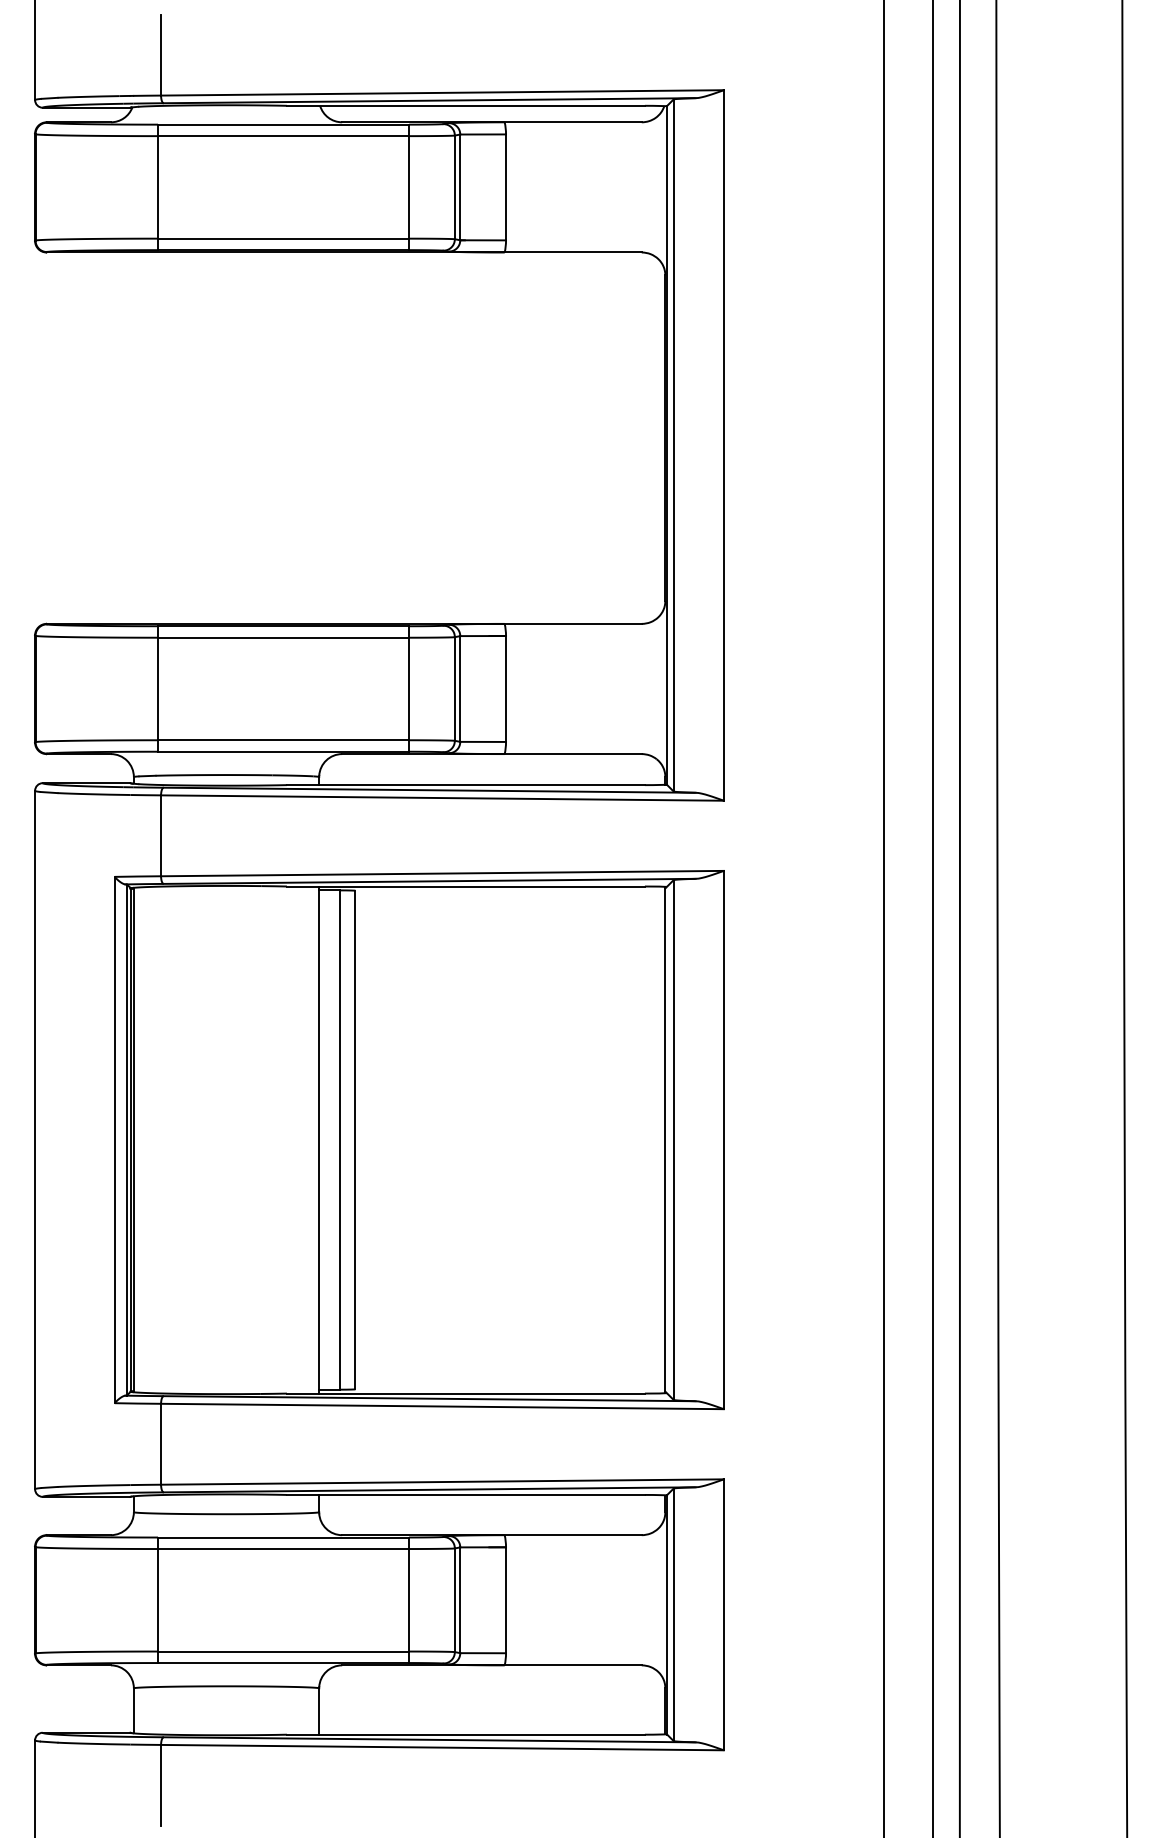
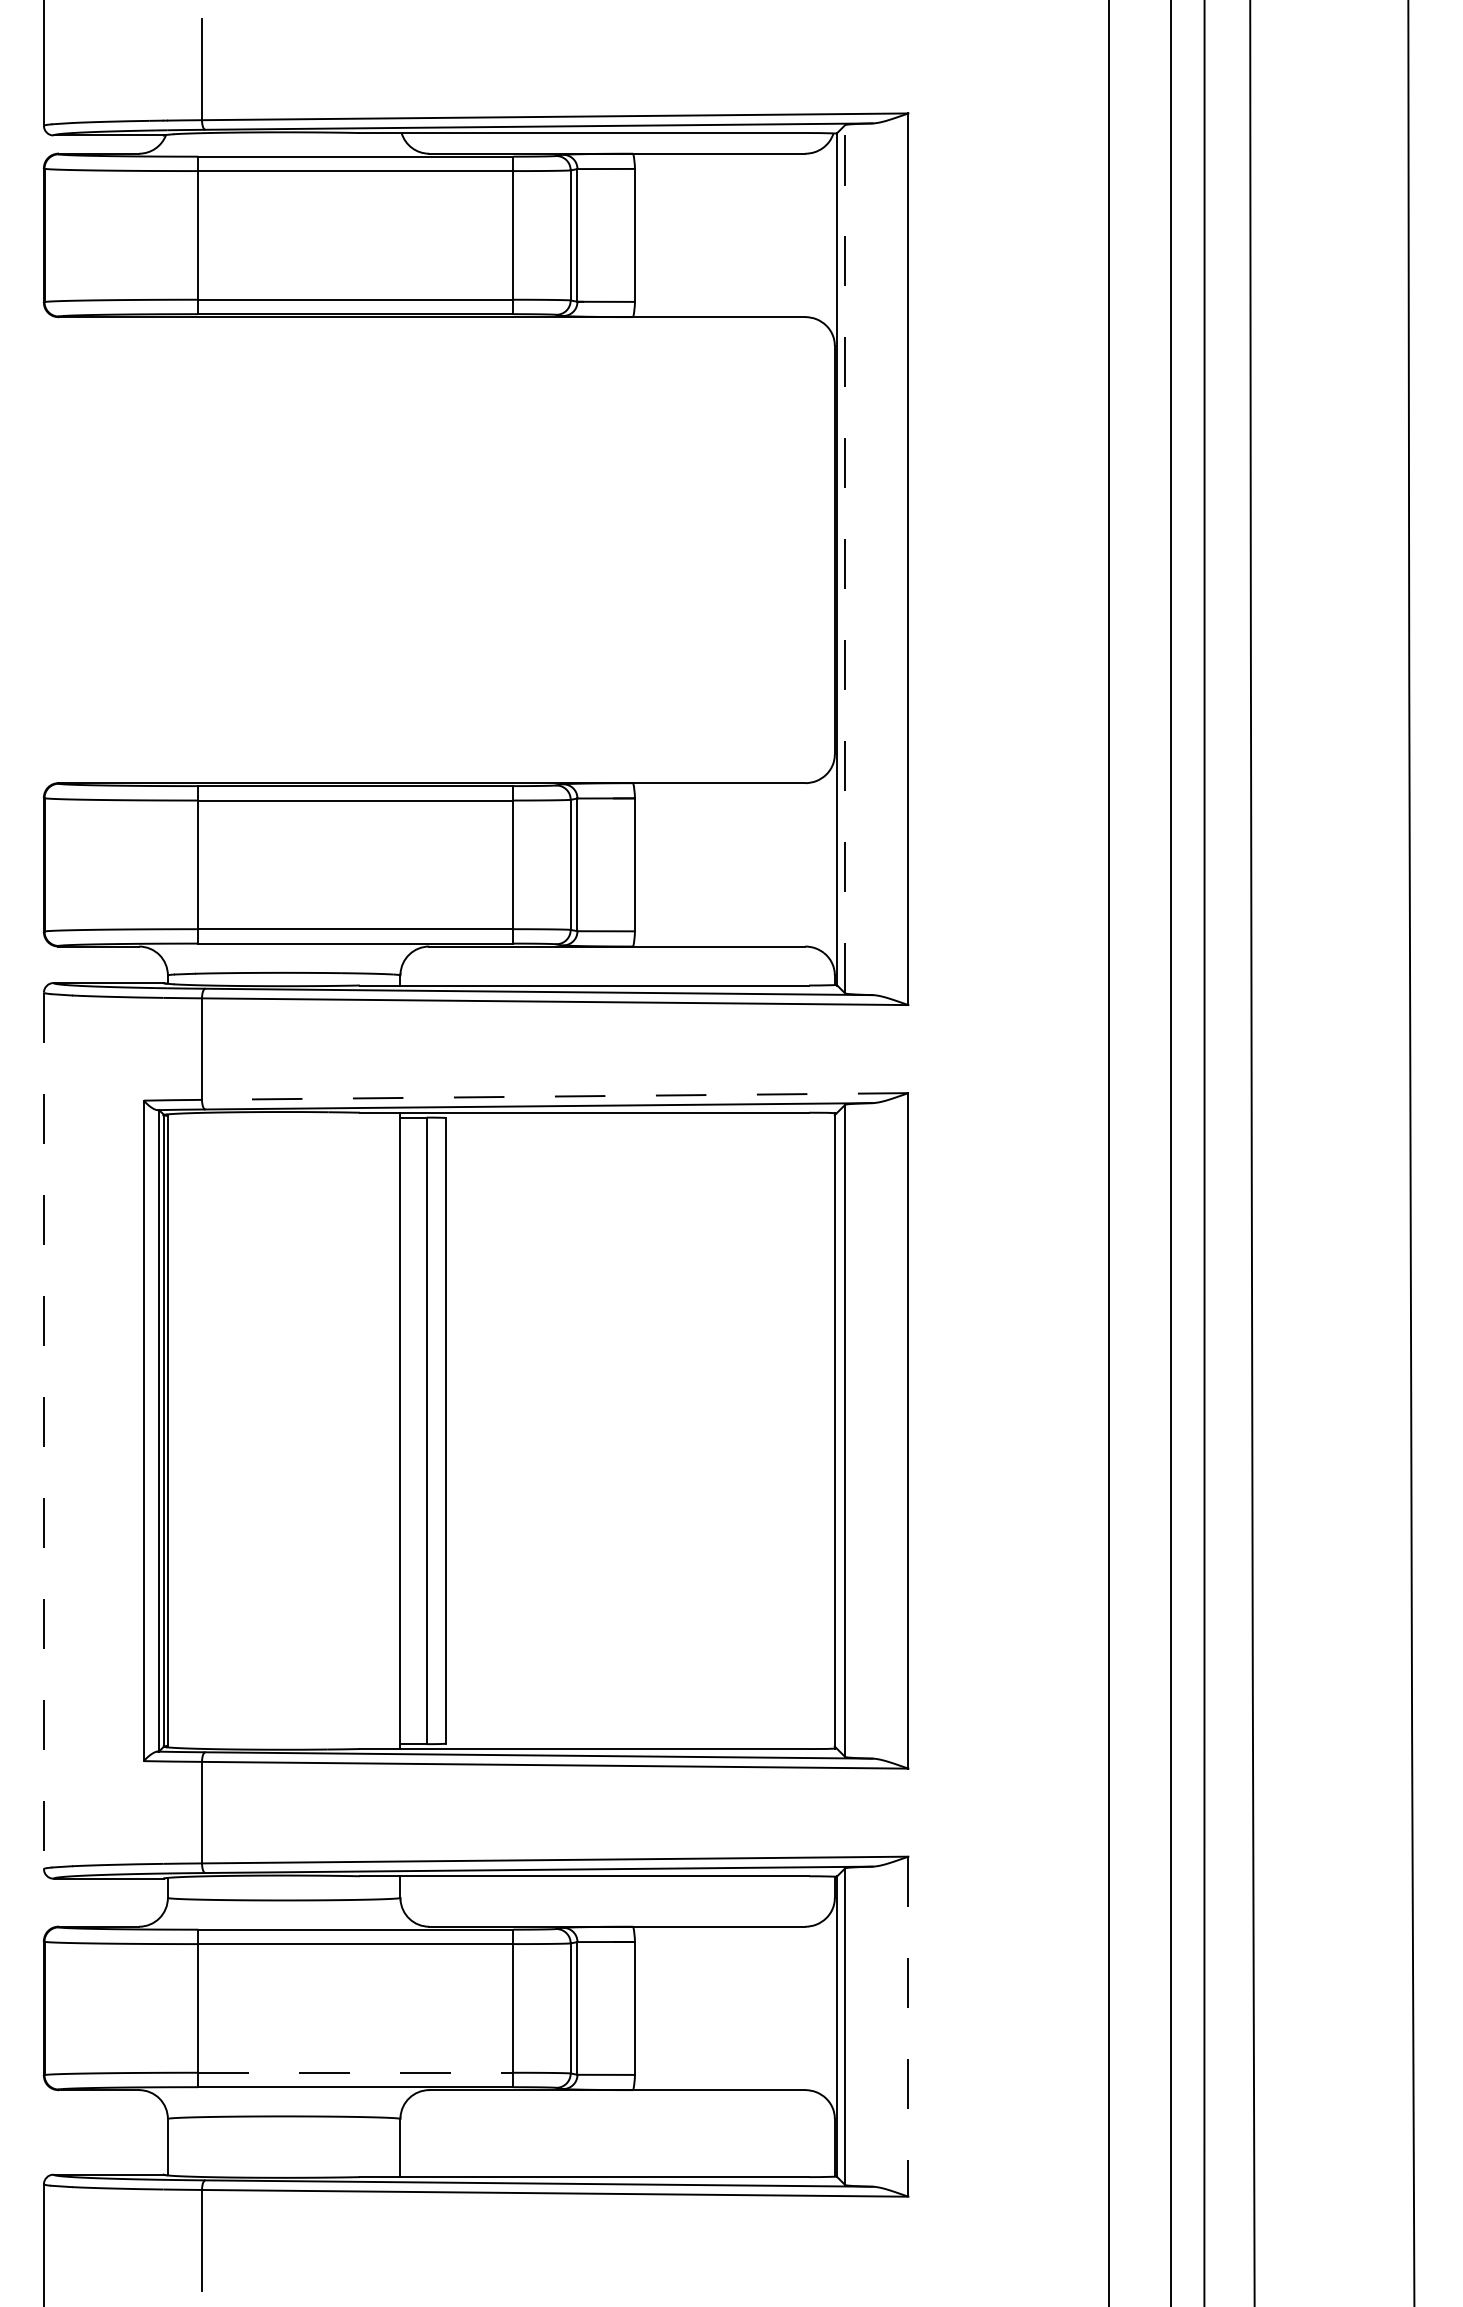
line: (673, 445) -> (845, 559), solid -> dashed
line: (442, 873) -> (555, 1096), solid -> dashed
line: (35, 1140) -> (44, 1431), solid -> dashed
line: (723, 1615) -> (907, 2027), solid -> dashed
line: (283, 1651) -> (355, 2072), solid -> dashed

